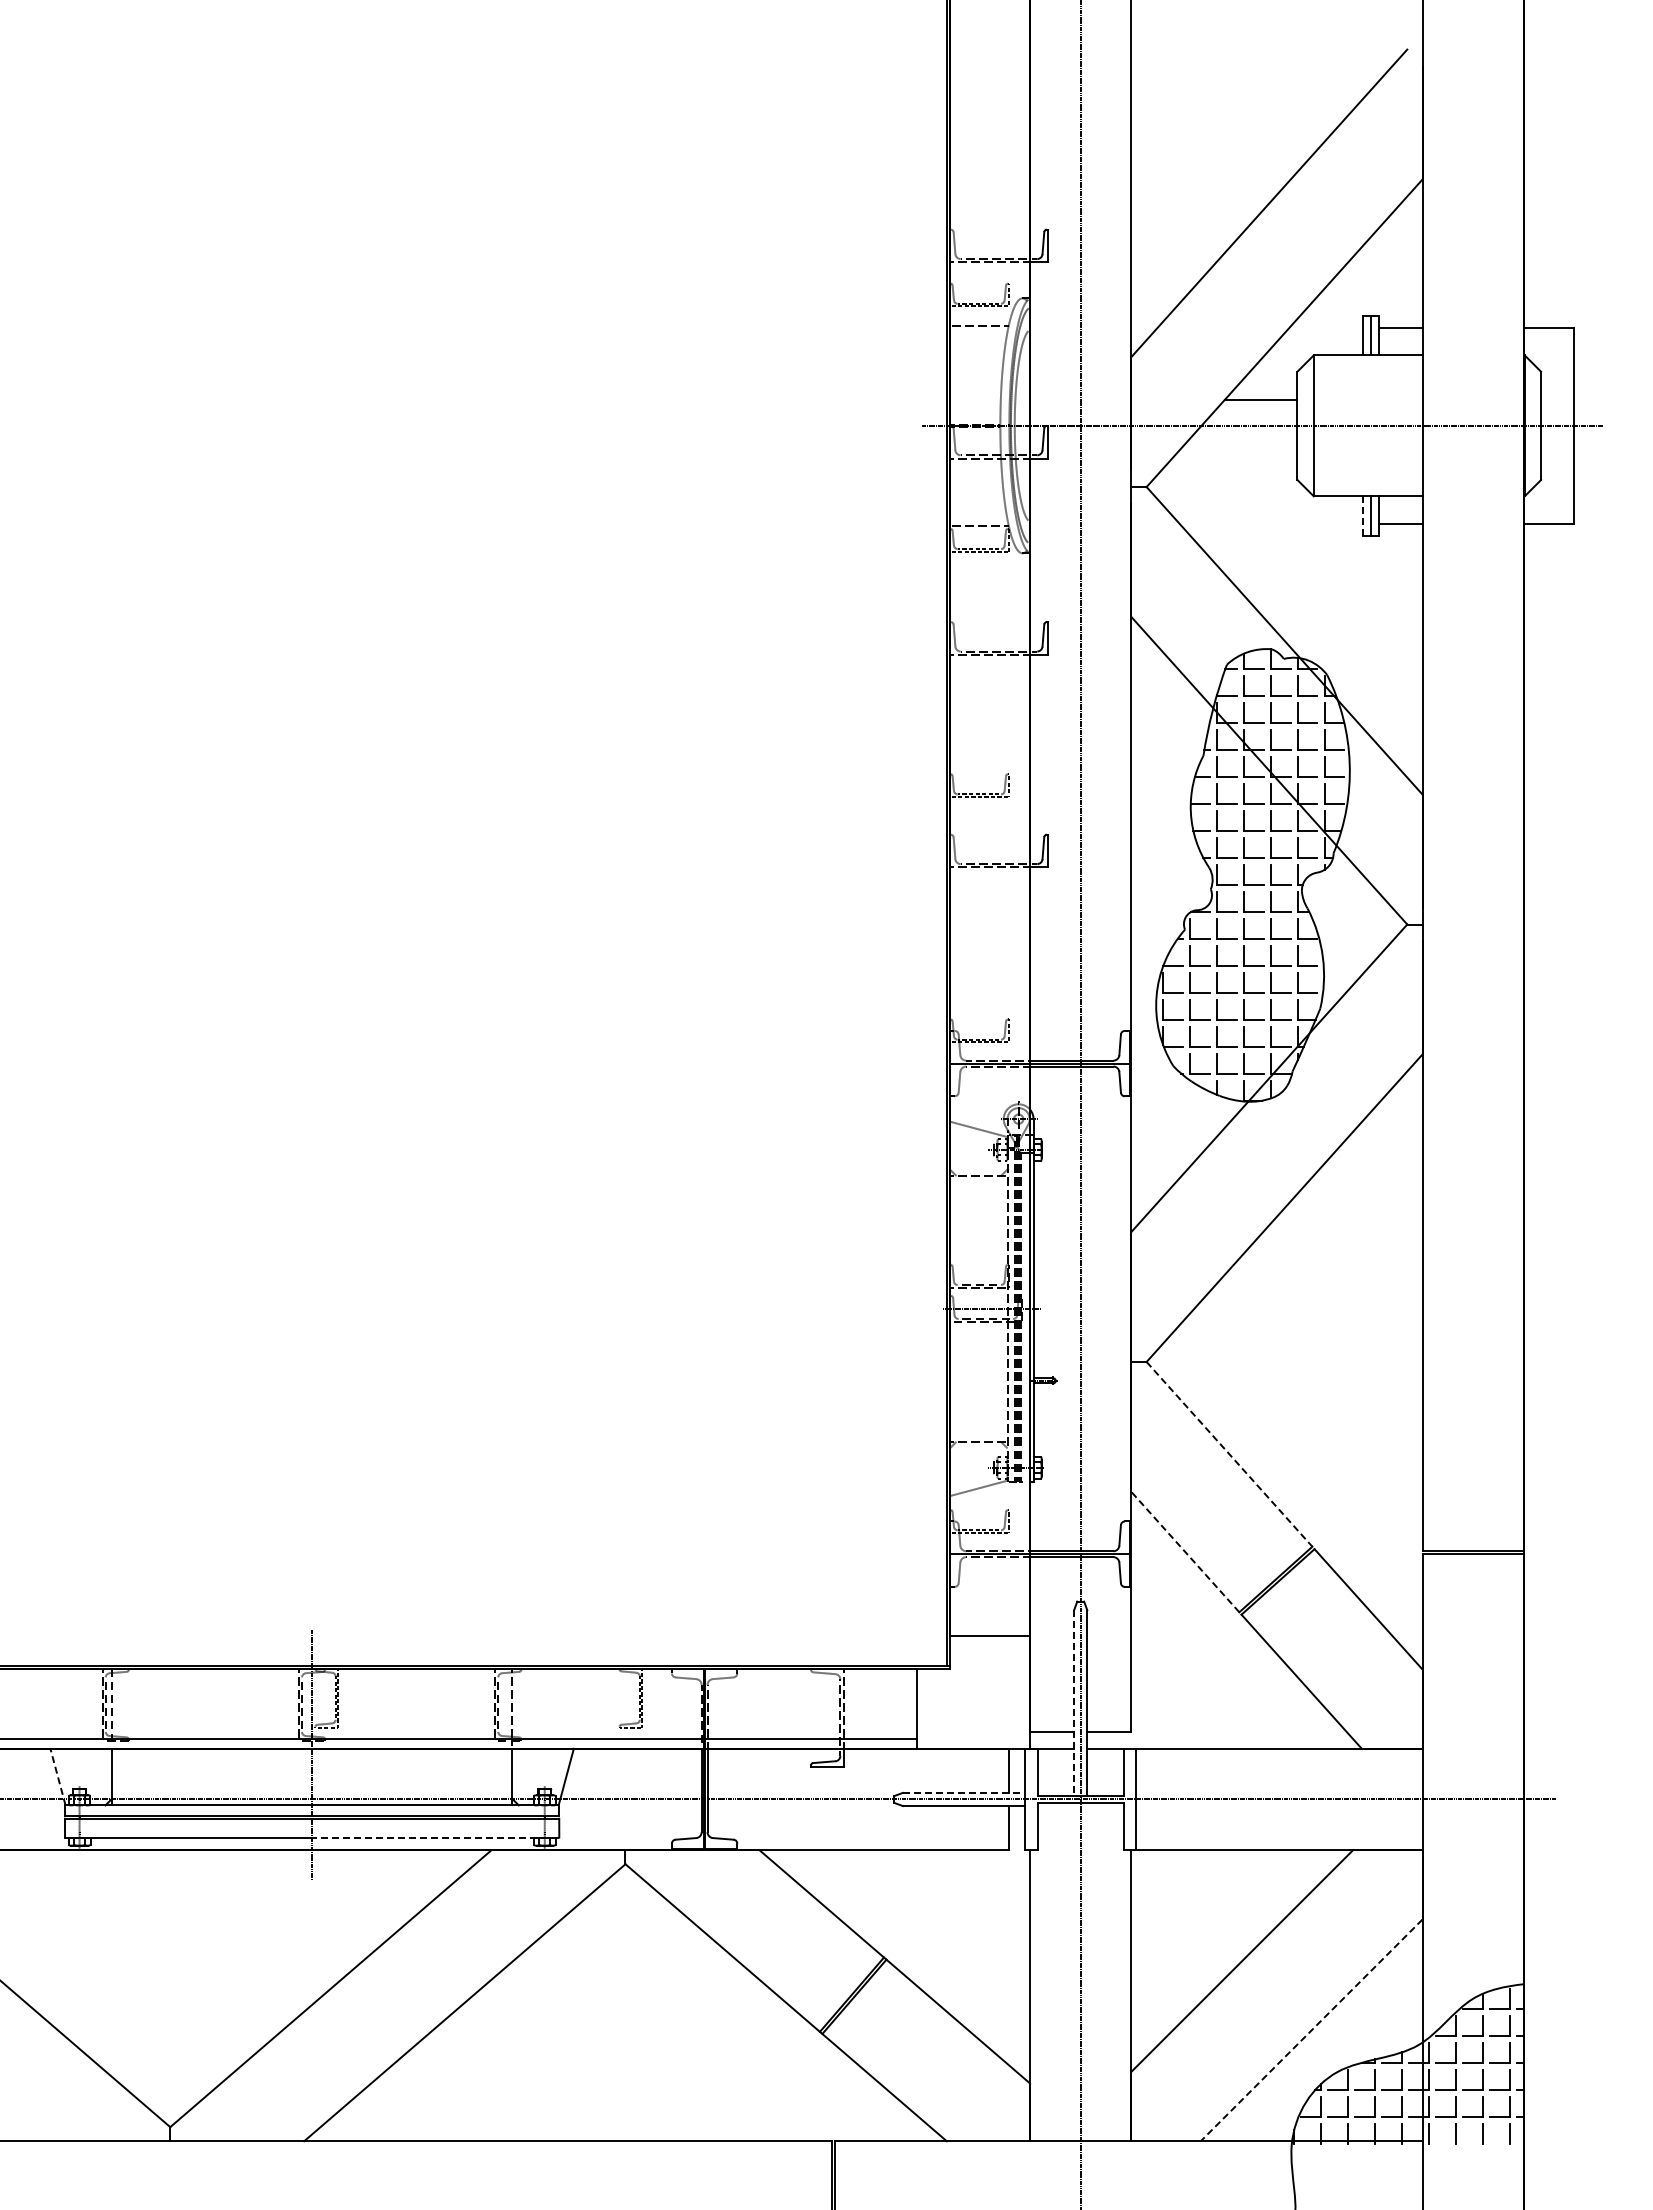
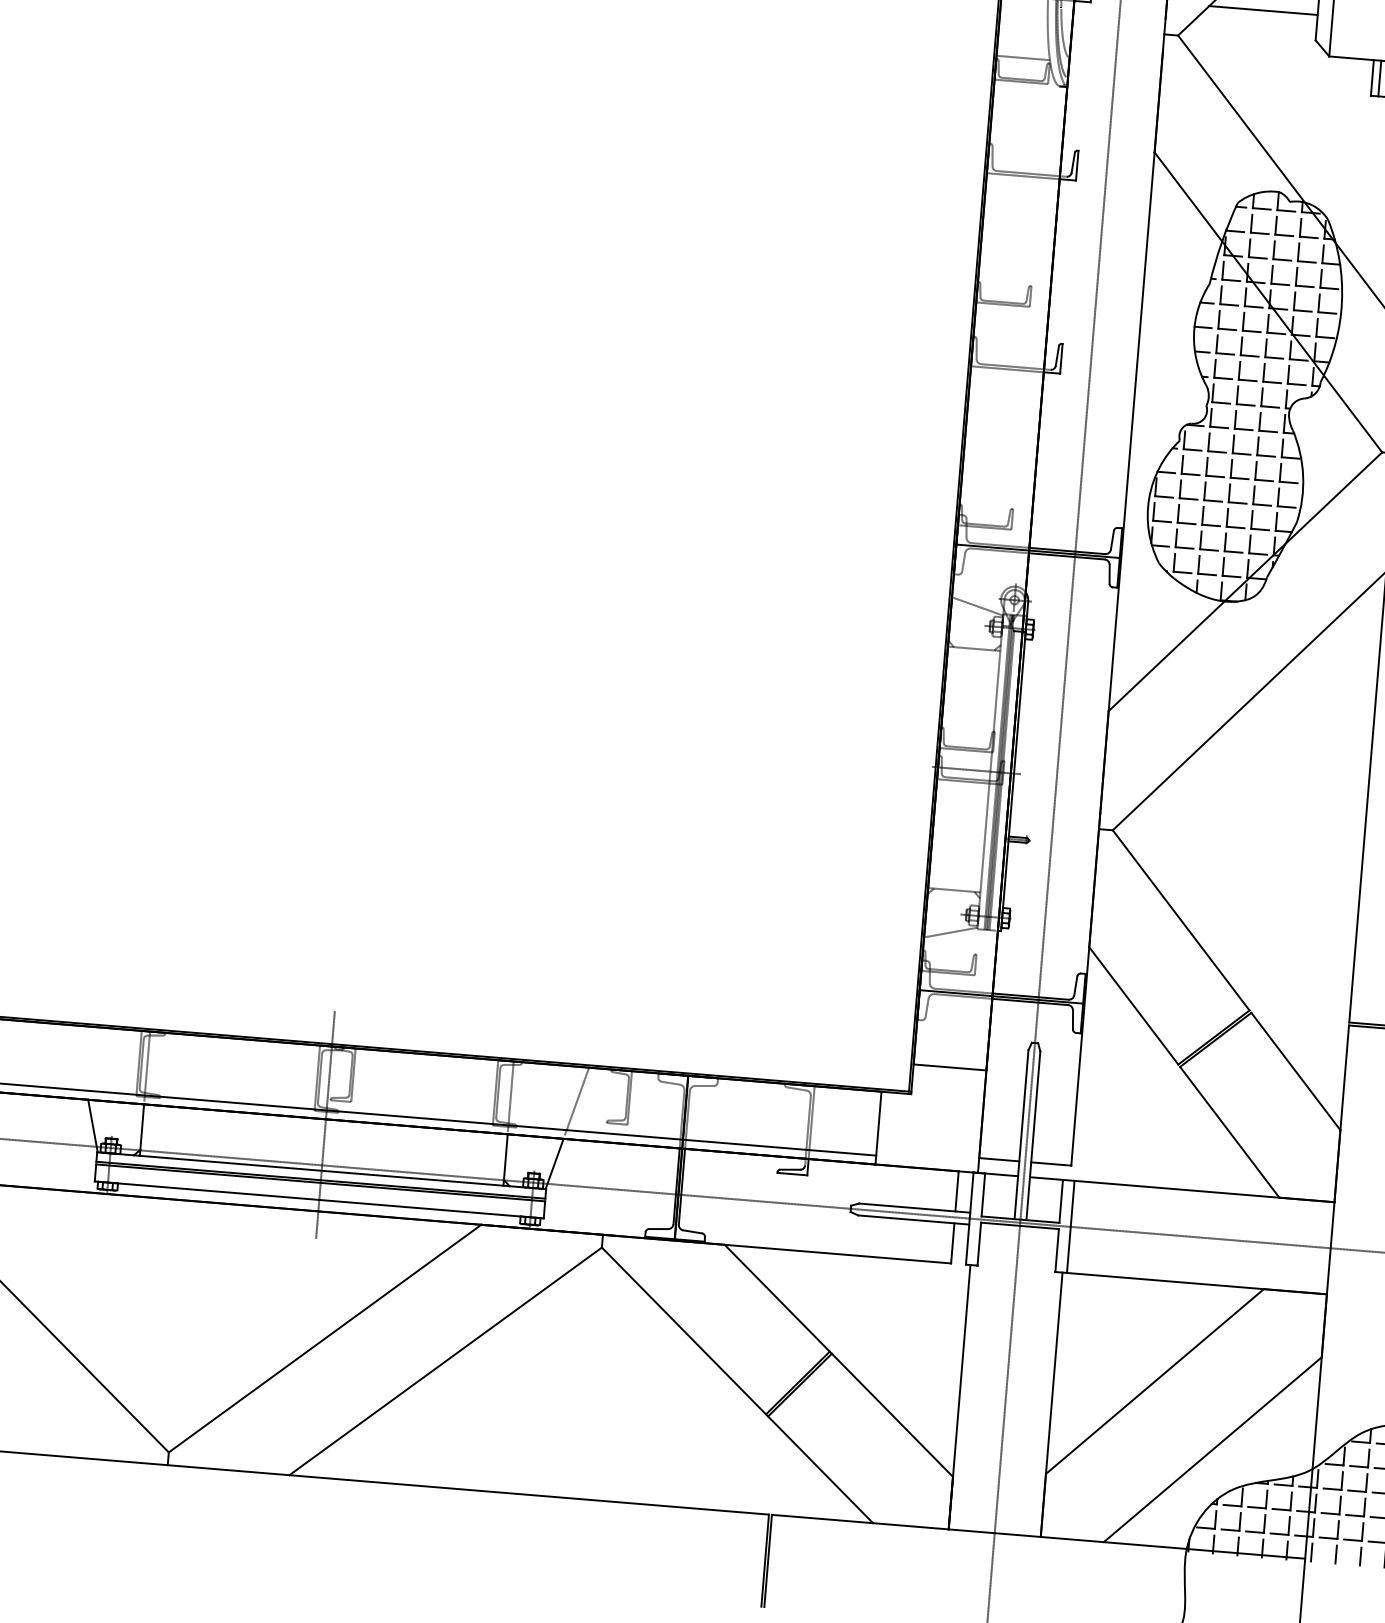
line: (1237, 452) -> (1263, 10), added
line: (1362, 515) -> (1372, 77), dashed -> solid
line: (1229, 1454) -> (1181, 920), dashed -> solid
line: (1185, 1552) -> (1133, 1006), dashed -> solid
line: (1074, 1703) -> (1021, 1135), dashed -> solid
line: (584, 1706) -> (576, 1101), added
line: (57, 1776) -> (92, 1125), dashed -> solid
line: (964, 1792) -> (915, 1207), dashed -> solid
line: (435, 1837) -> (431, 1209), dashed -> solid
line: (1311, 2030) -> (1212, 1449), dashed -> solid

